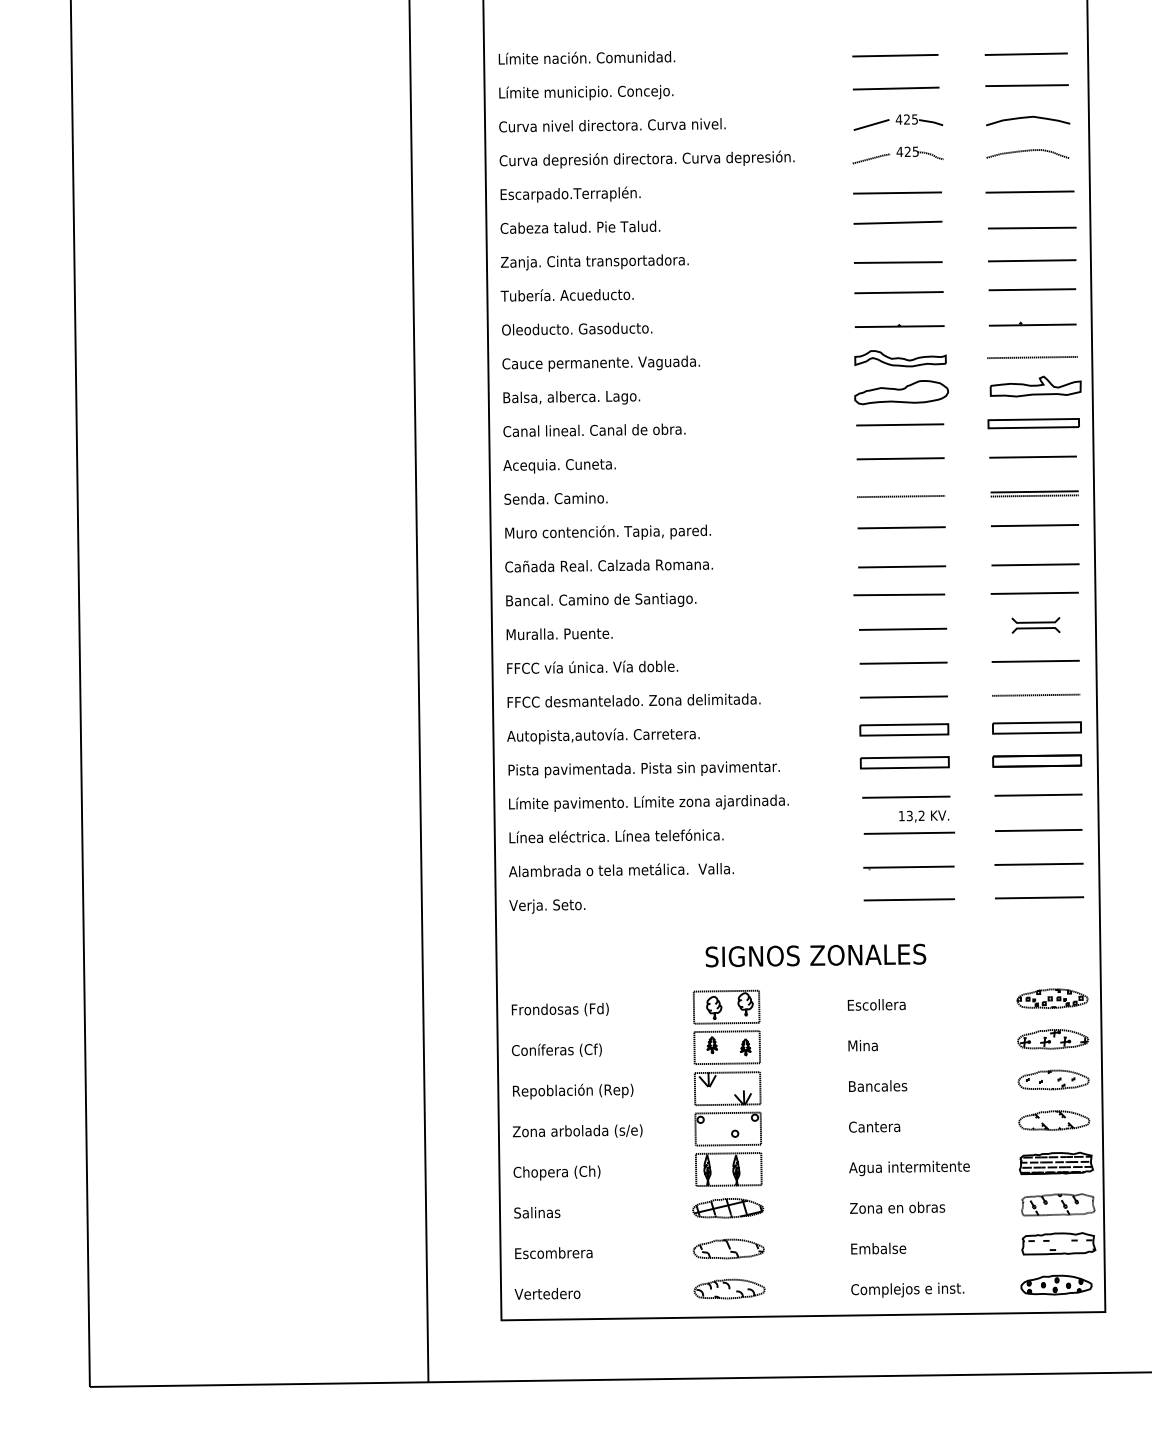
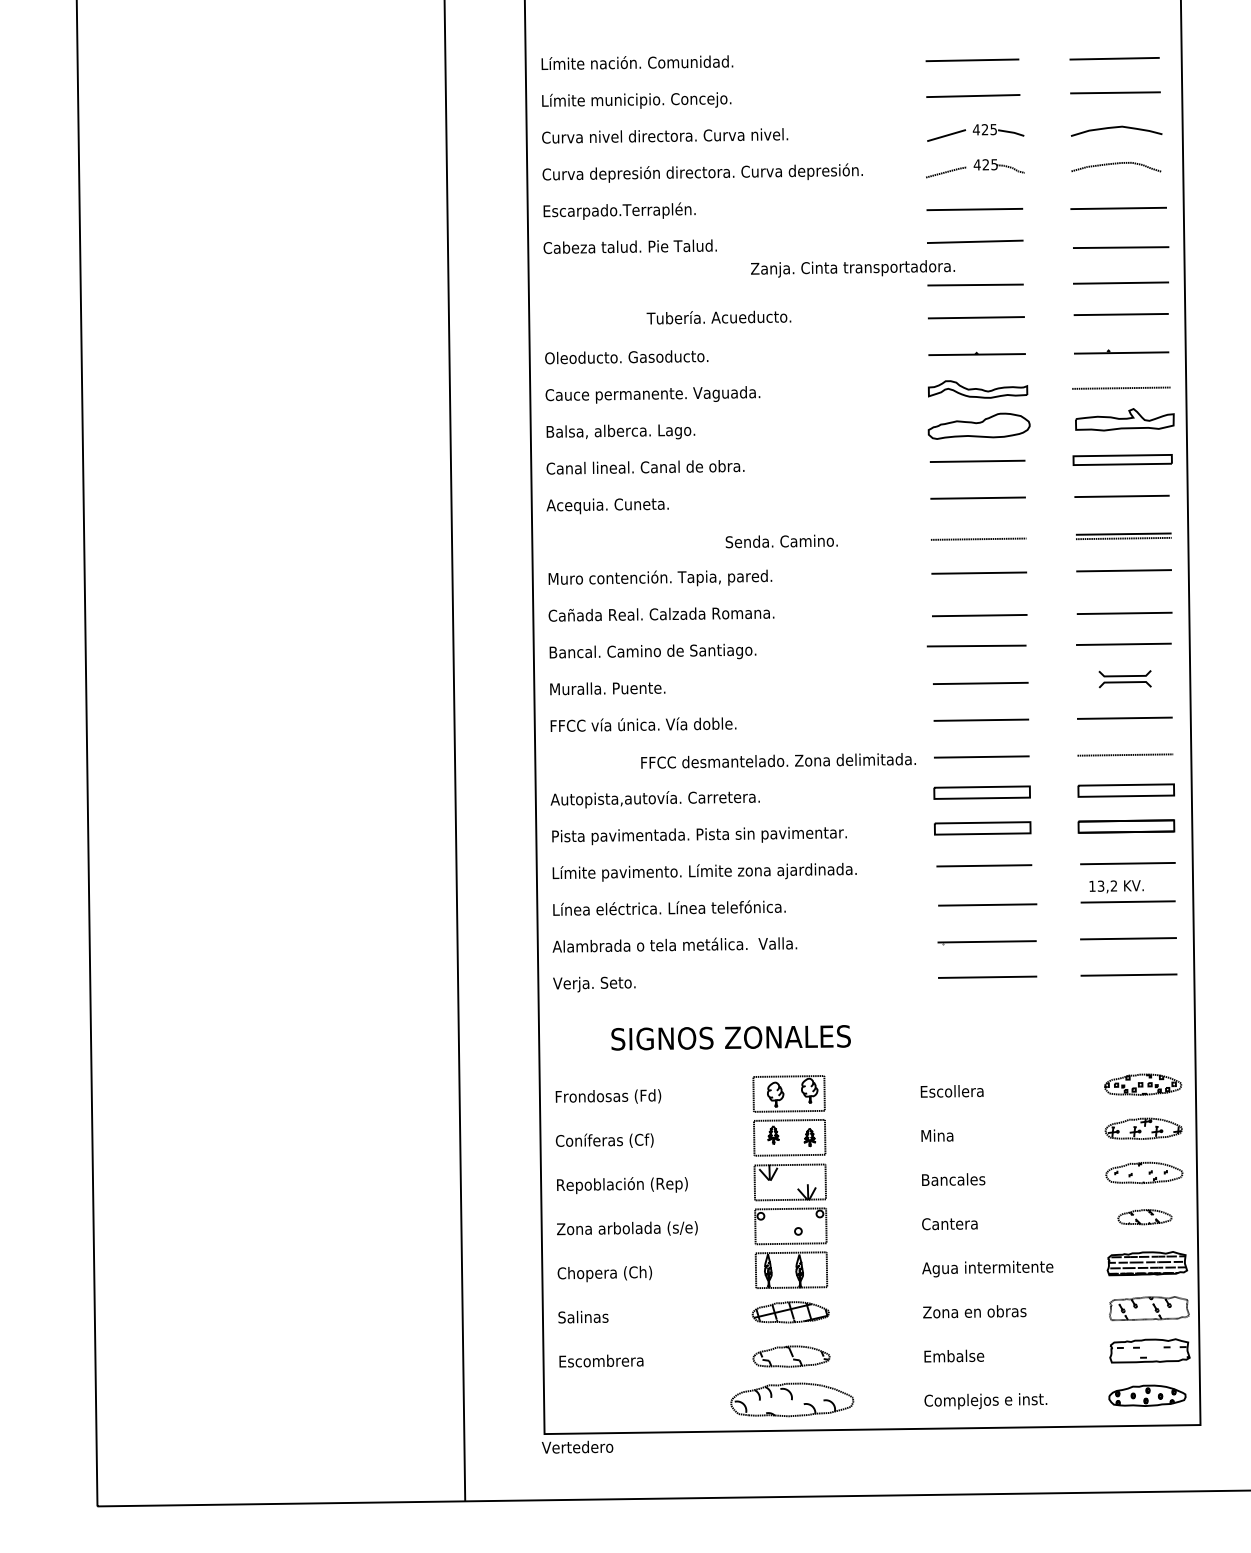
text: (594, 262) -> (852, 268), moved
text: (566, 295) -> (718, 317), moved
text: (555, 498) -> (781, 541), moved
text: (633, 700) -> (778, 760), moved
text: (923, 816) -> (1116, 886), moved
text: (815, 955) -> (730, 1037), moved
part: (1053, 1120) -> (1144, 1217), size x0.7
part: (729, 1289) -> (792, 1400), size x1.6
text: (547, 1293) -> (577, 1446), moved

